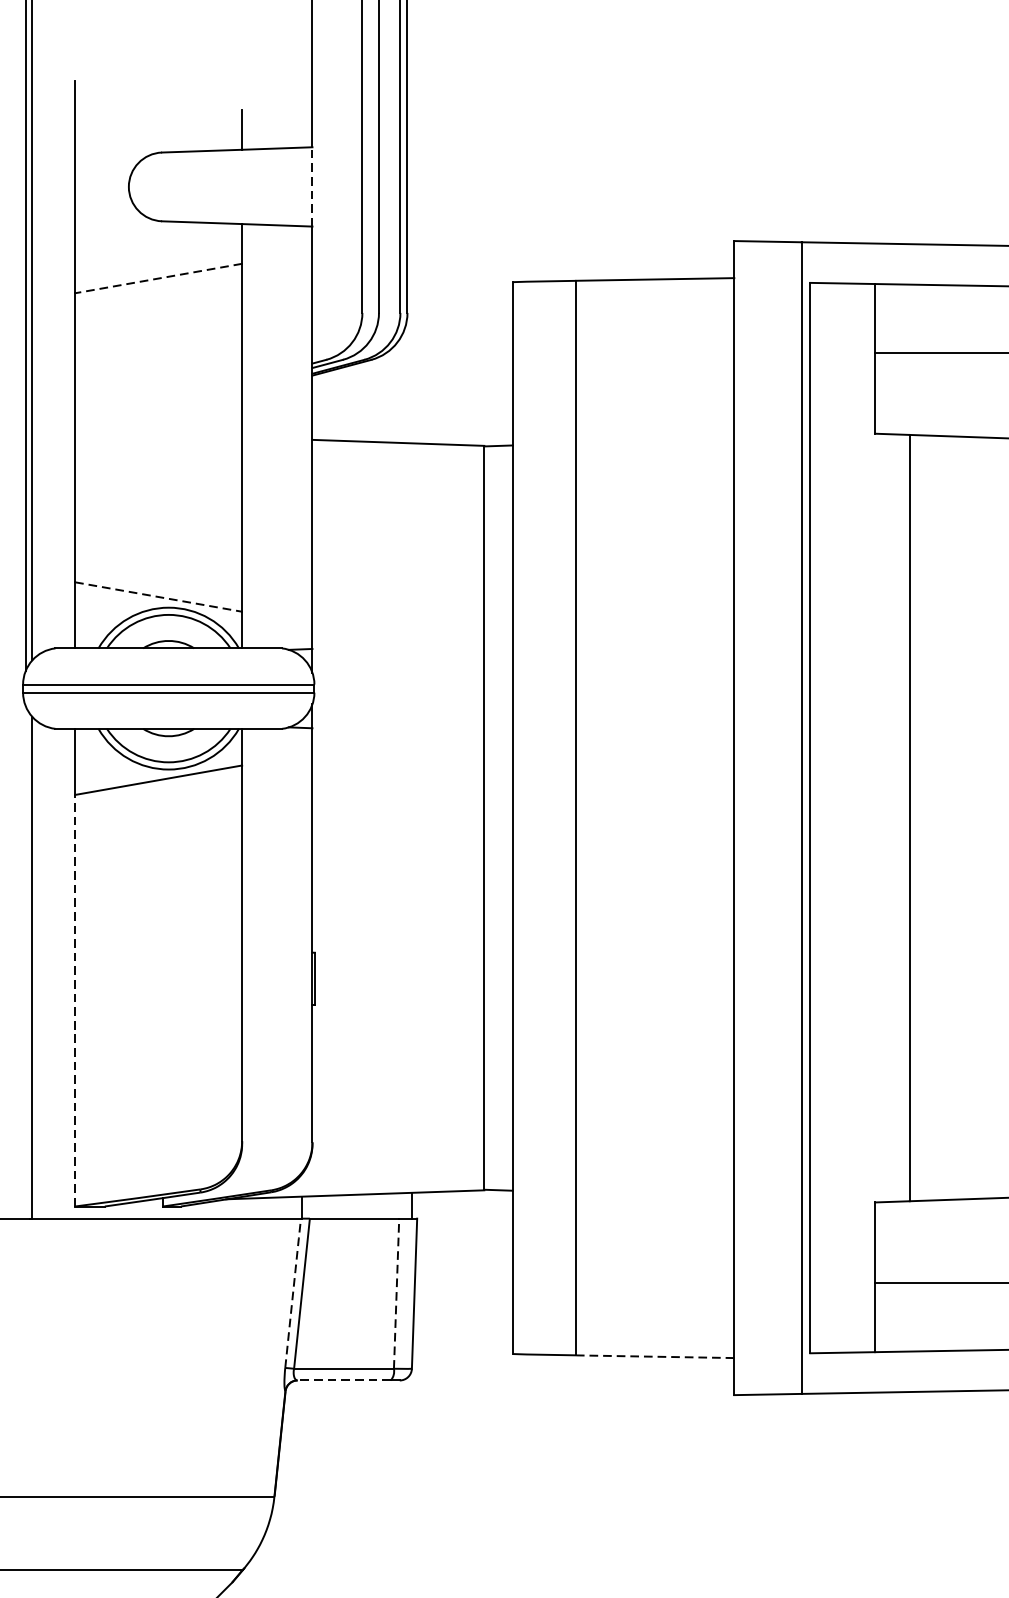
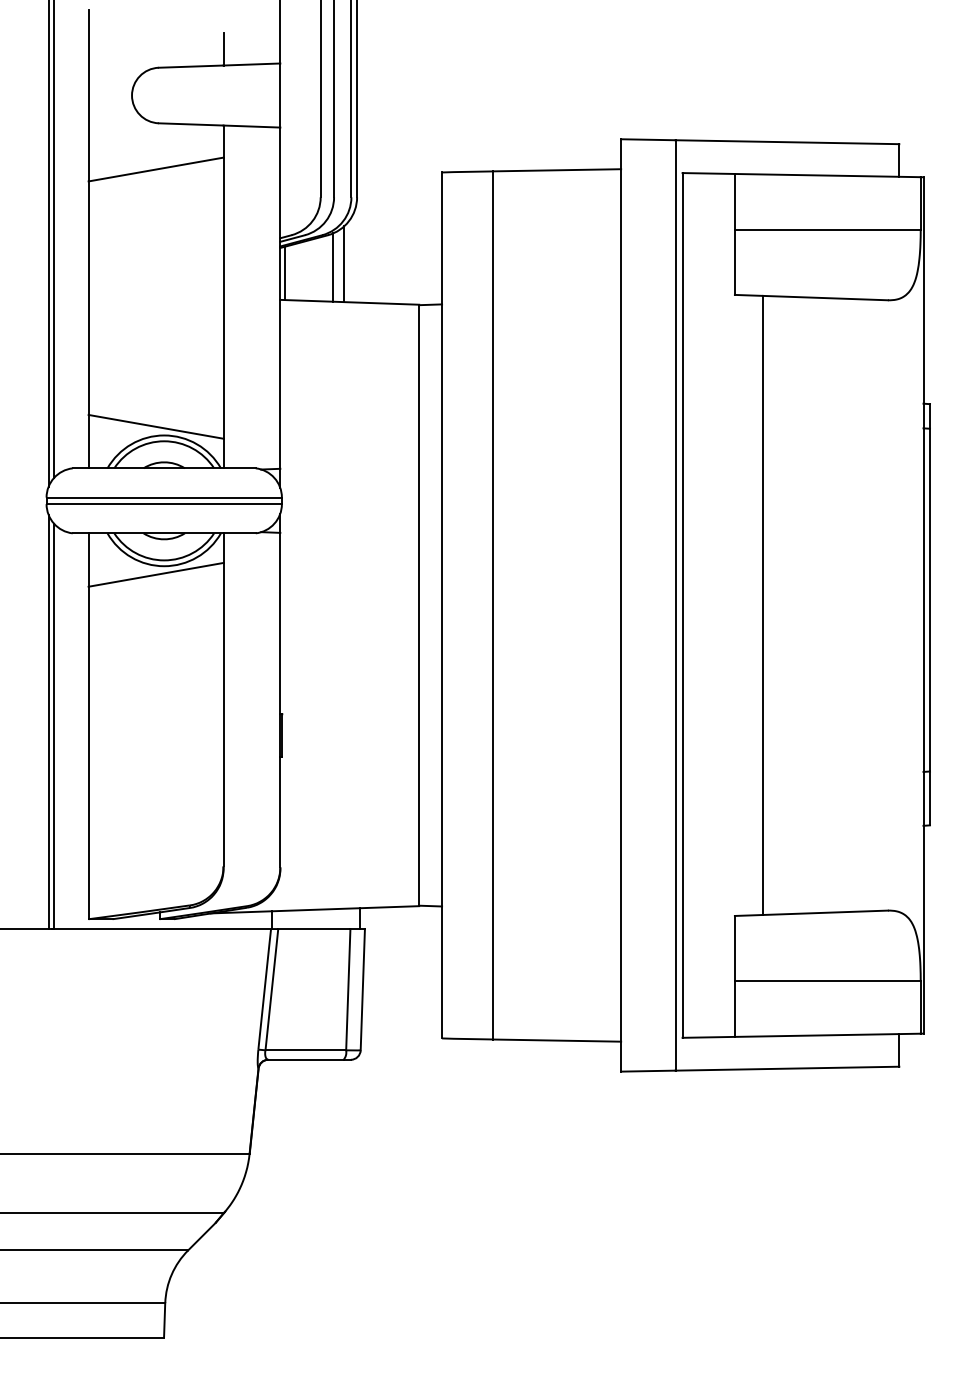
line: (312, 186) -> (280, 95), dashed -> solid
line: (159, 278) -> (156, 169), dashed -> solid
line: (391, 396) -> (344, 264), added
line: (378, 399) -> (333, 267), added
line: (317, 407) -> (284, 273), added
line: (159, 596) -> (156, 426), dashed -> solid
line: (25, 961) -> (48, 721), added
line: (74, 1000) -> (88, 752), dashed -> solid
line: (292, 1292) -> (264, 988), dashed -> solid
line: (396, 1293) -> (348, 989), dashed -> solid
line: (655, 1356) -> (557, 1040), dashed -> solid
line: (344, 1380) -> (306, 1059), dashed -> solid

